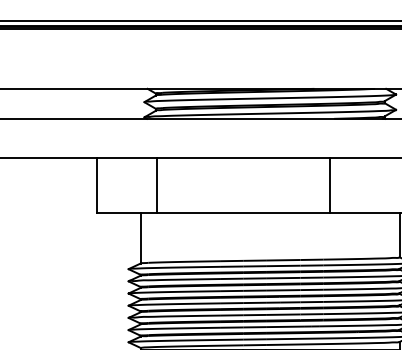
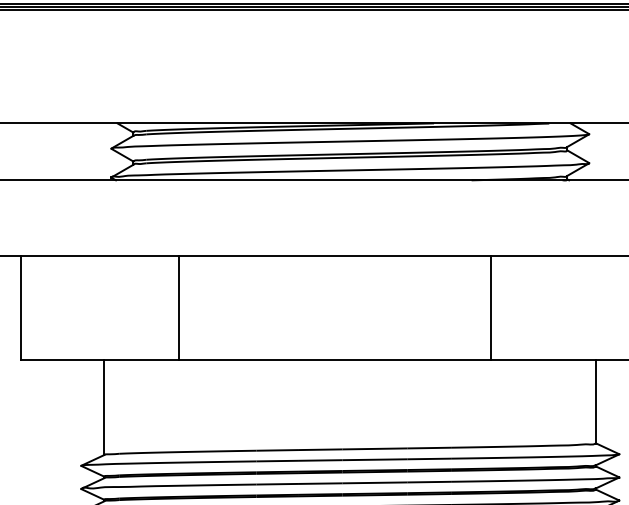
line: (157, 185) -> (179, 306), moved
line: (330, 185) -> (491, 306), moved

